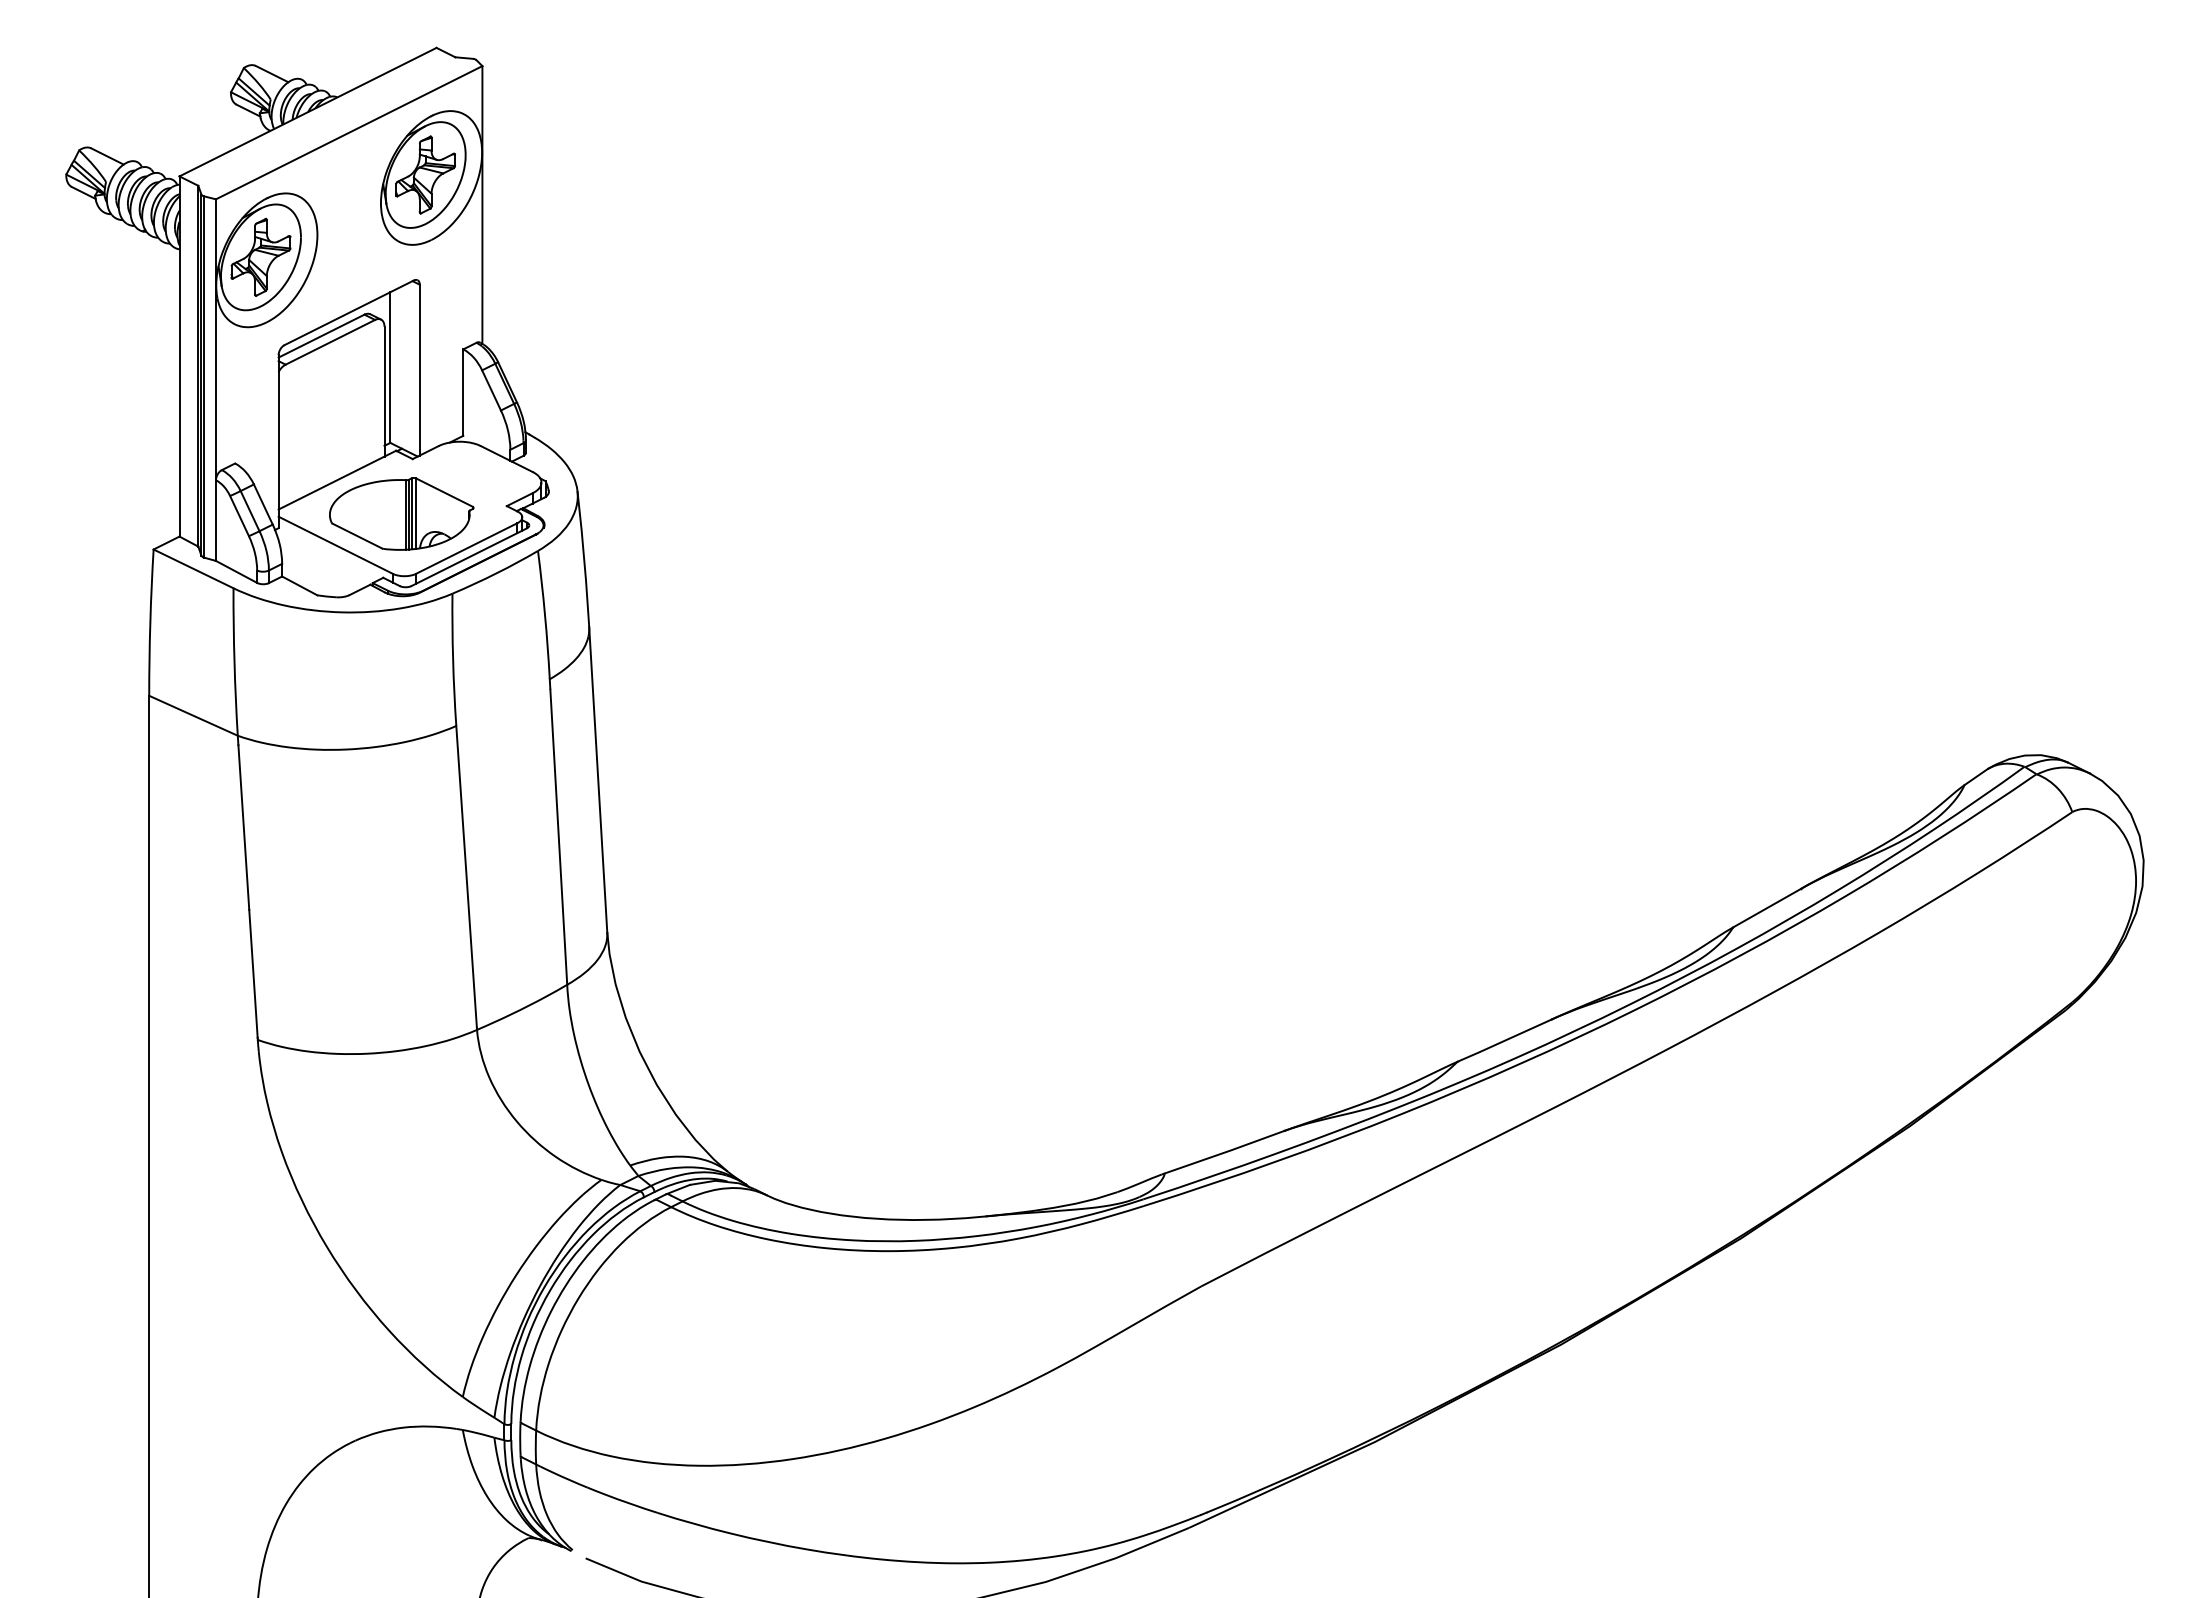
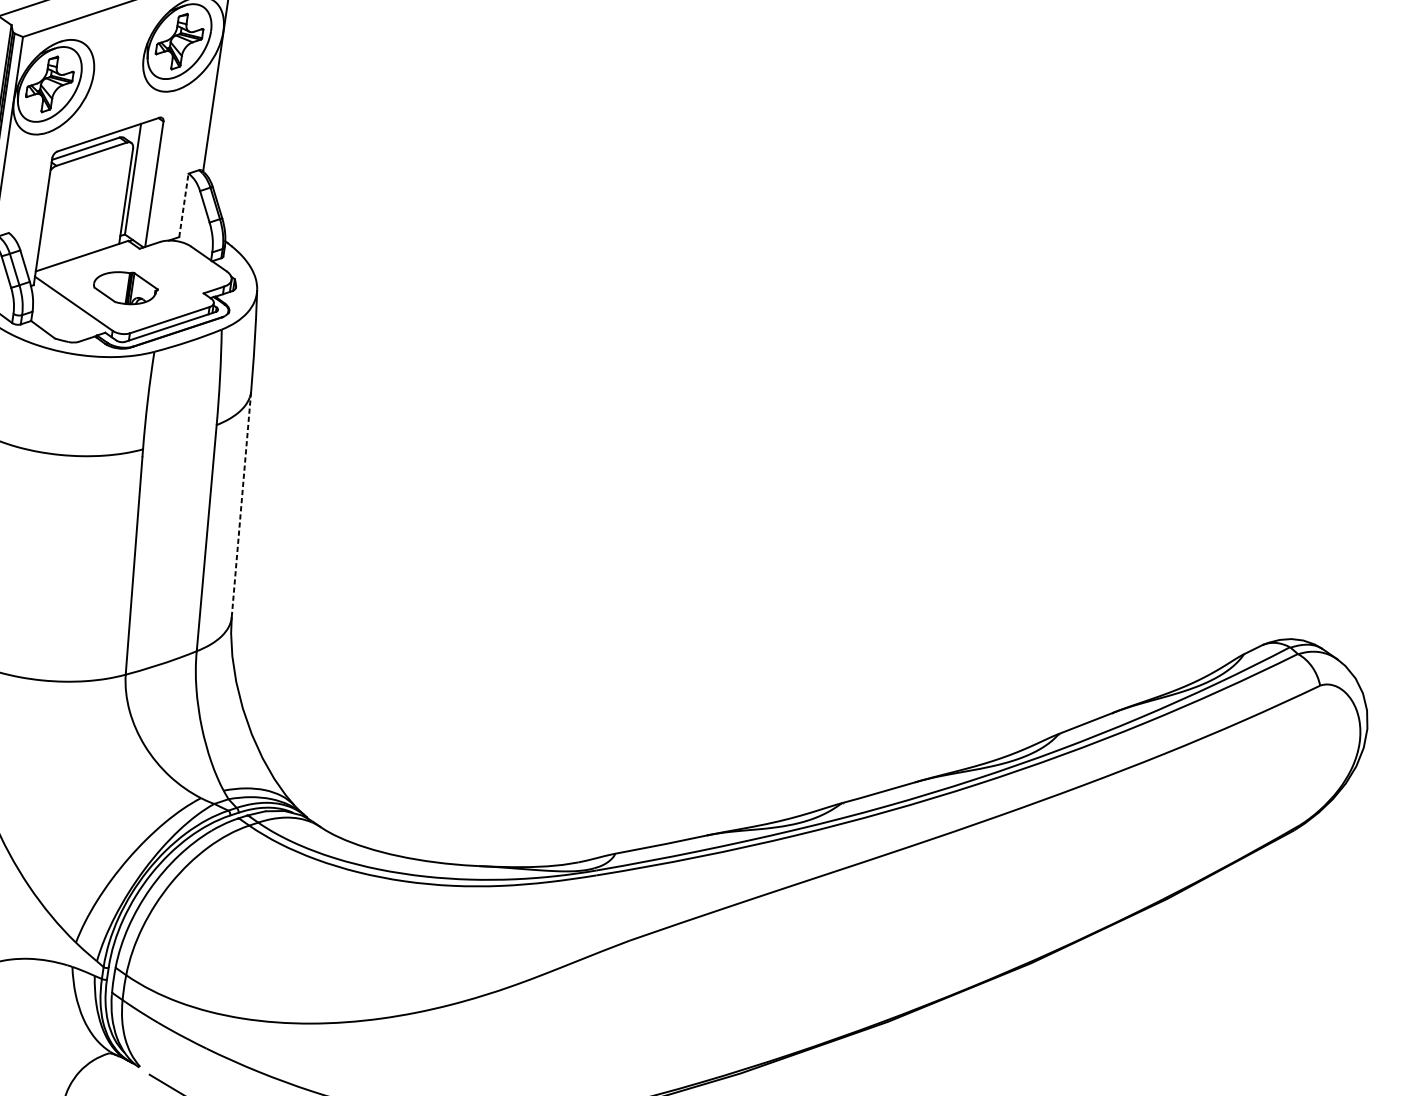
line: (463, 392) -> (184, 205), solid -> dashed
part: (401, 513) -> (125, 287), size x0.6
line: (598, 779) -> (241, 503), solid -> dashed

